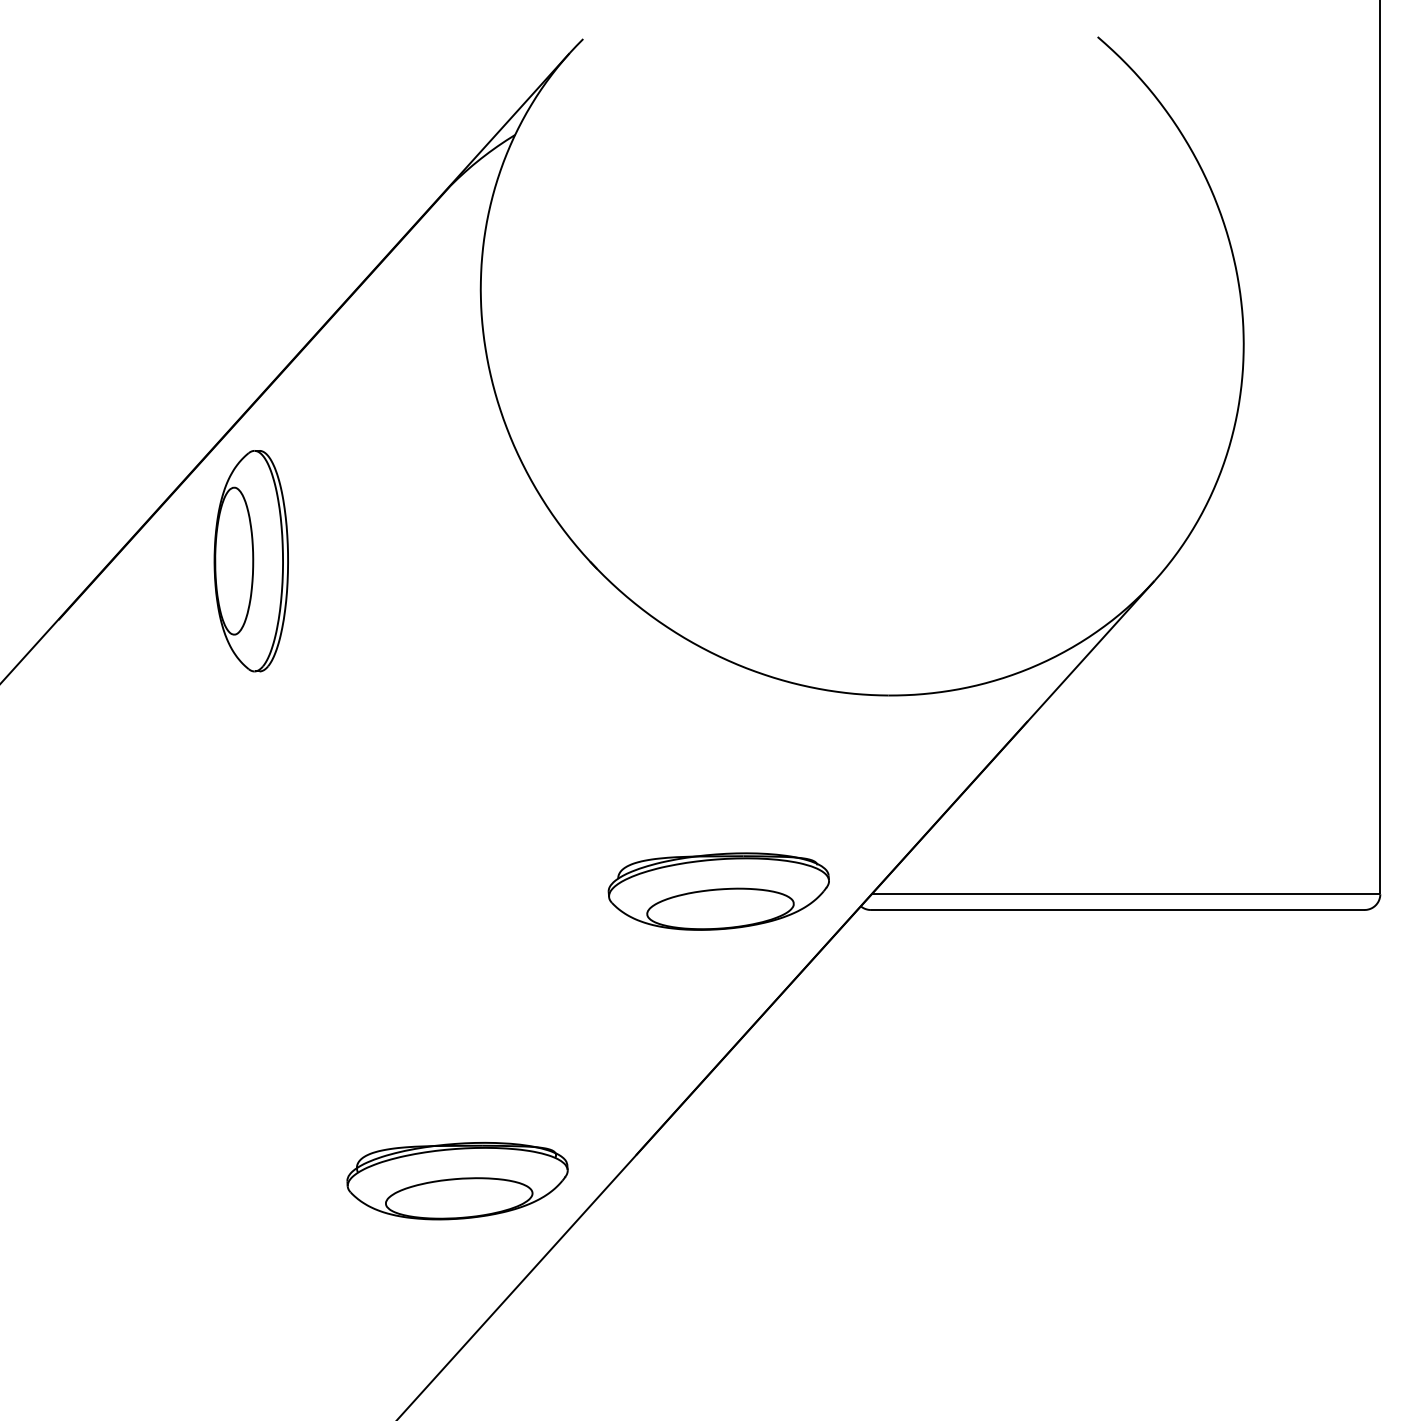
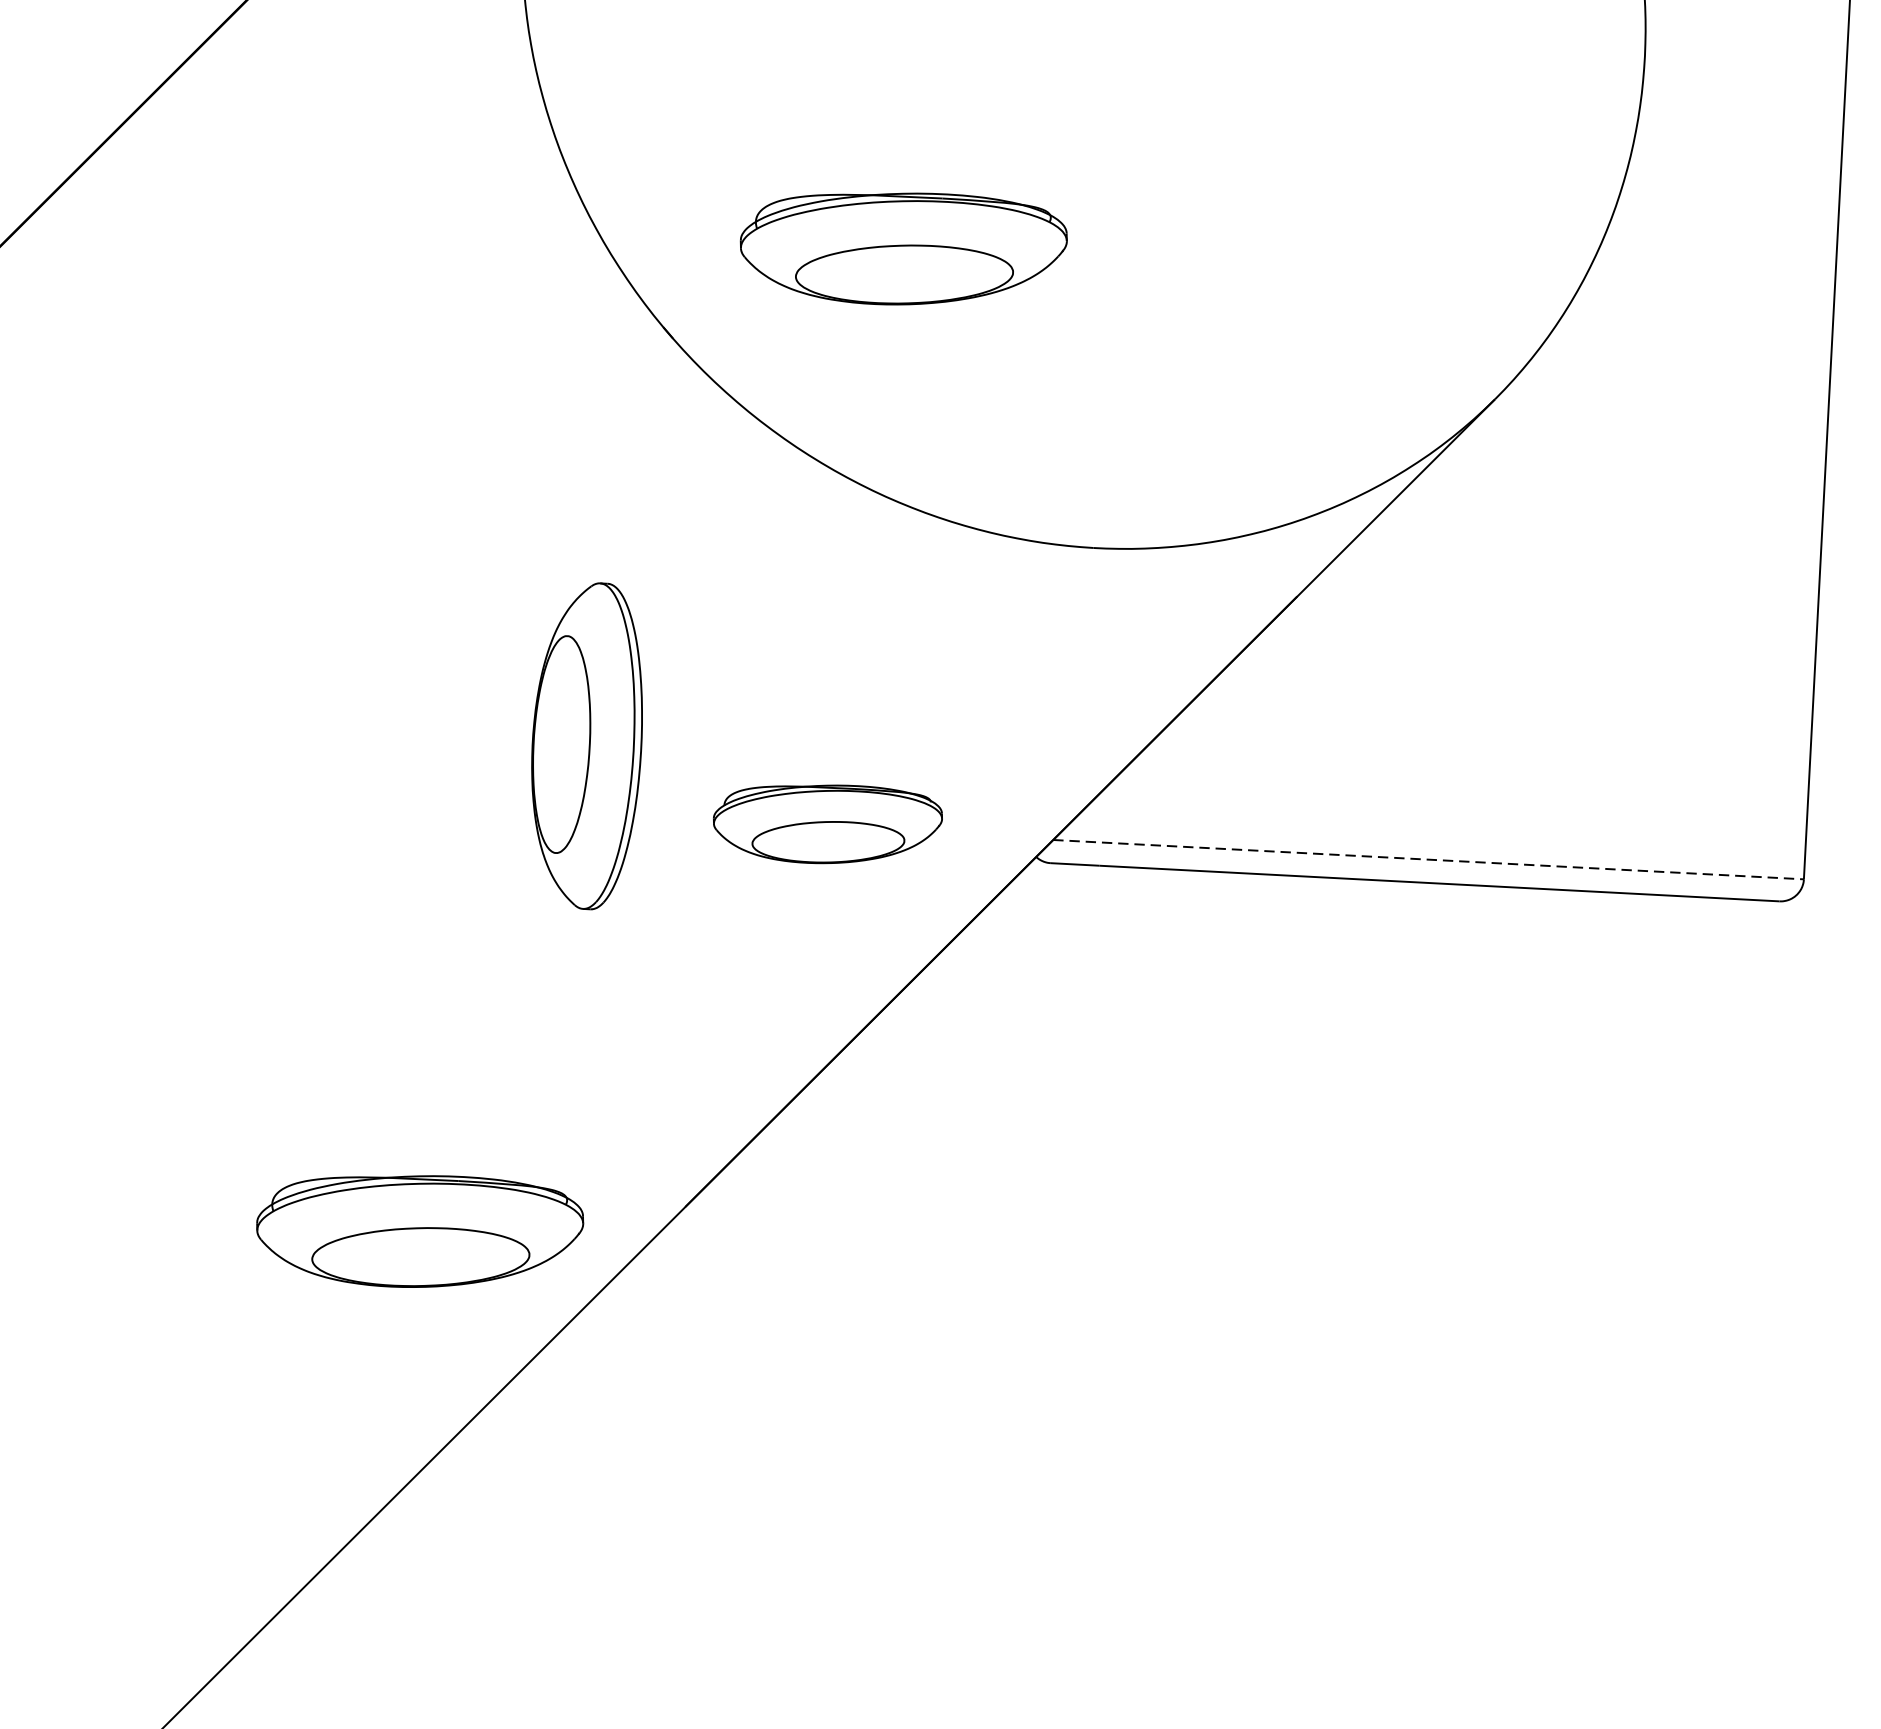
part: (749, 500) -> (903, 249), added
part: (250, 561) -> (585, 746), moved
part: (718, 891) -> (827, 824), size x0.7
line: (1126, 894) -> (1429, 860), solid -> dashed

